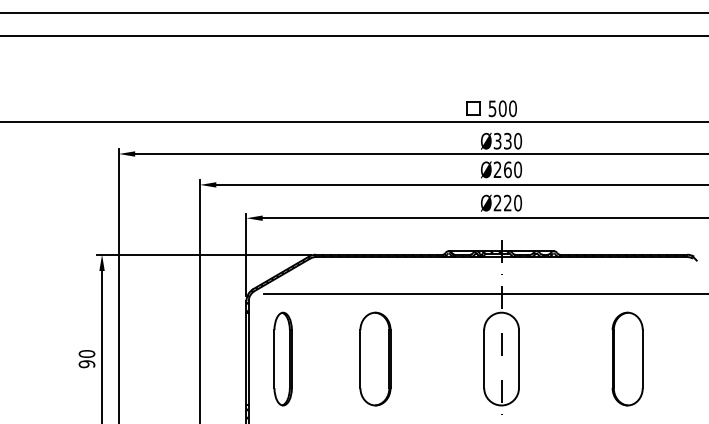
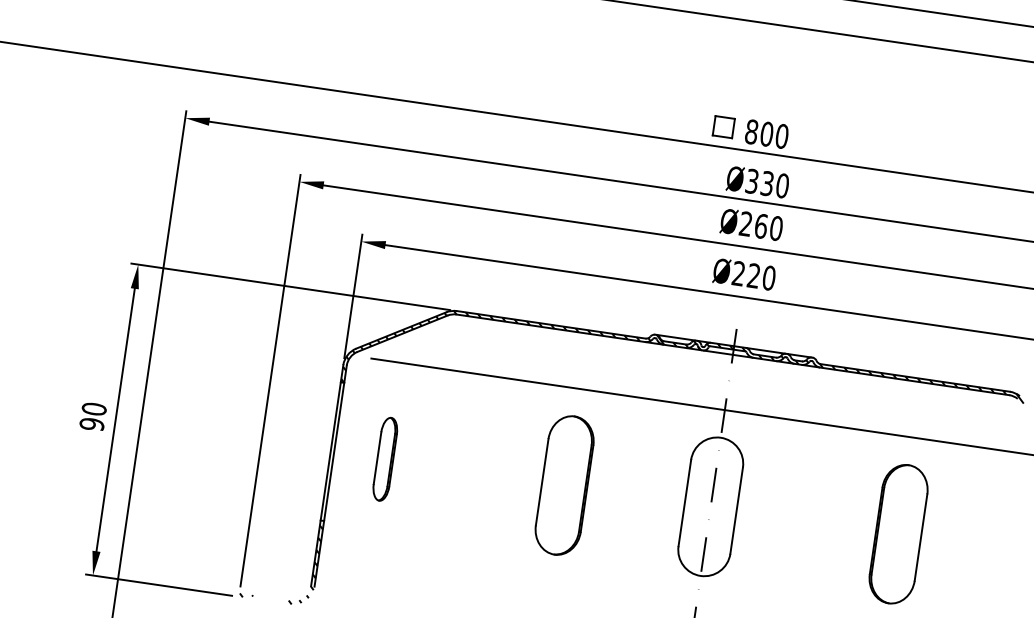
text: (492, 108) -> (751, 131), 500 -> 800
part: (282, 358) -> (384, 458), size x0.6
part: (375, 358) -> (564, 484), moved

